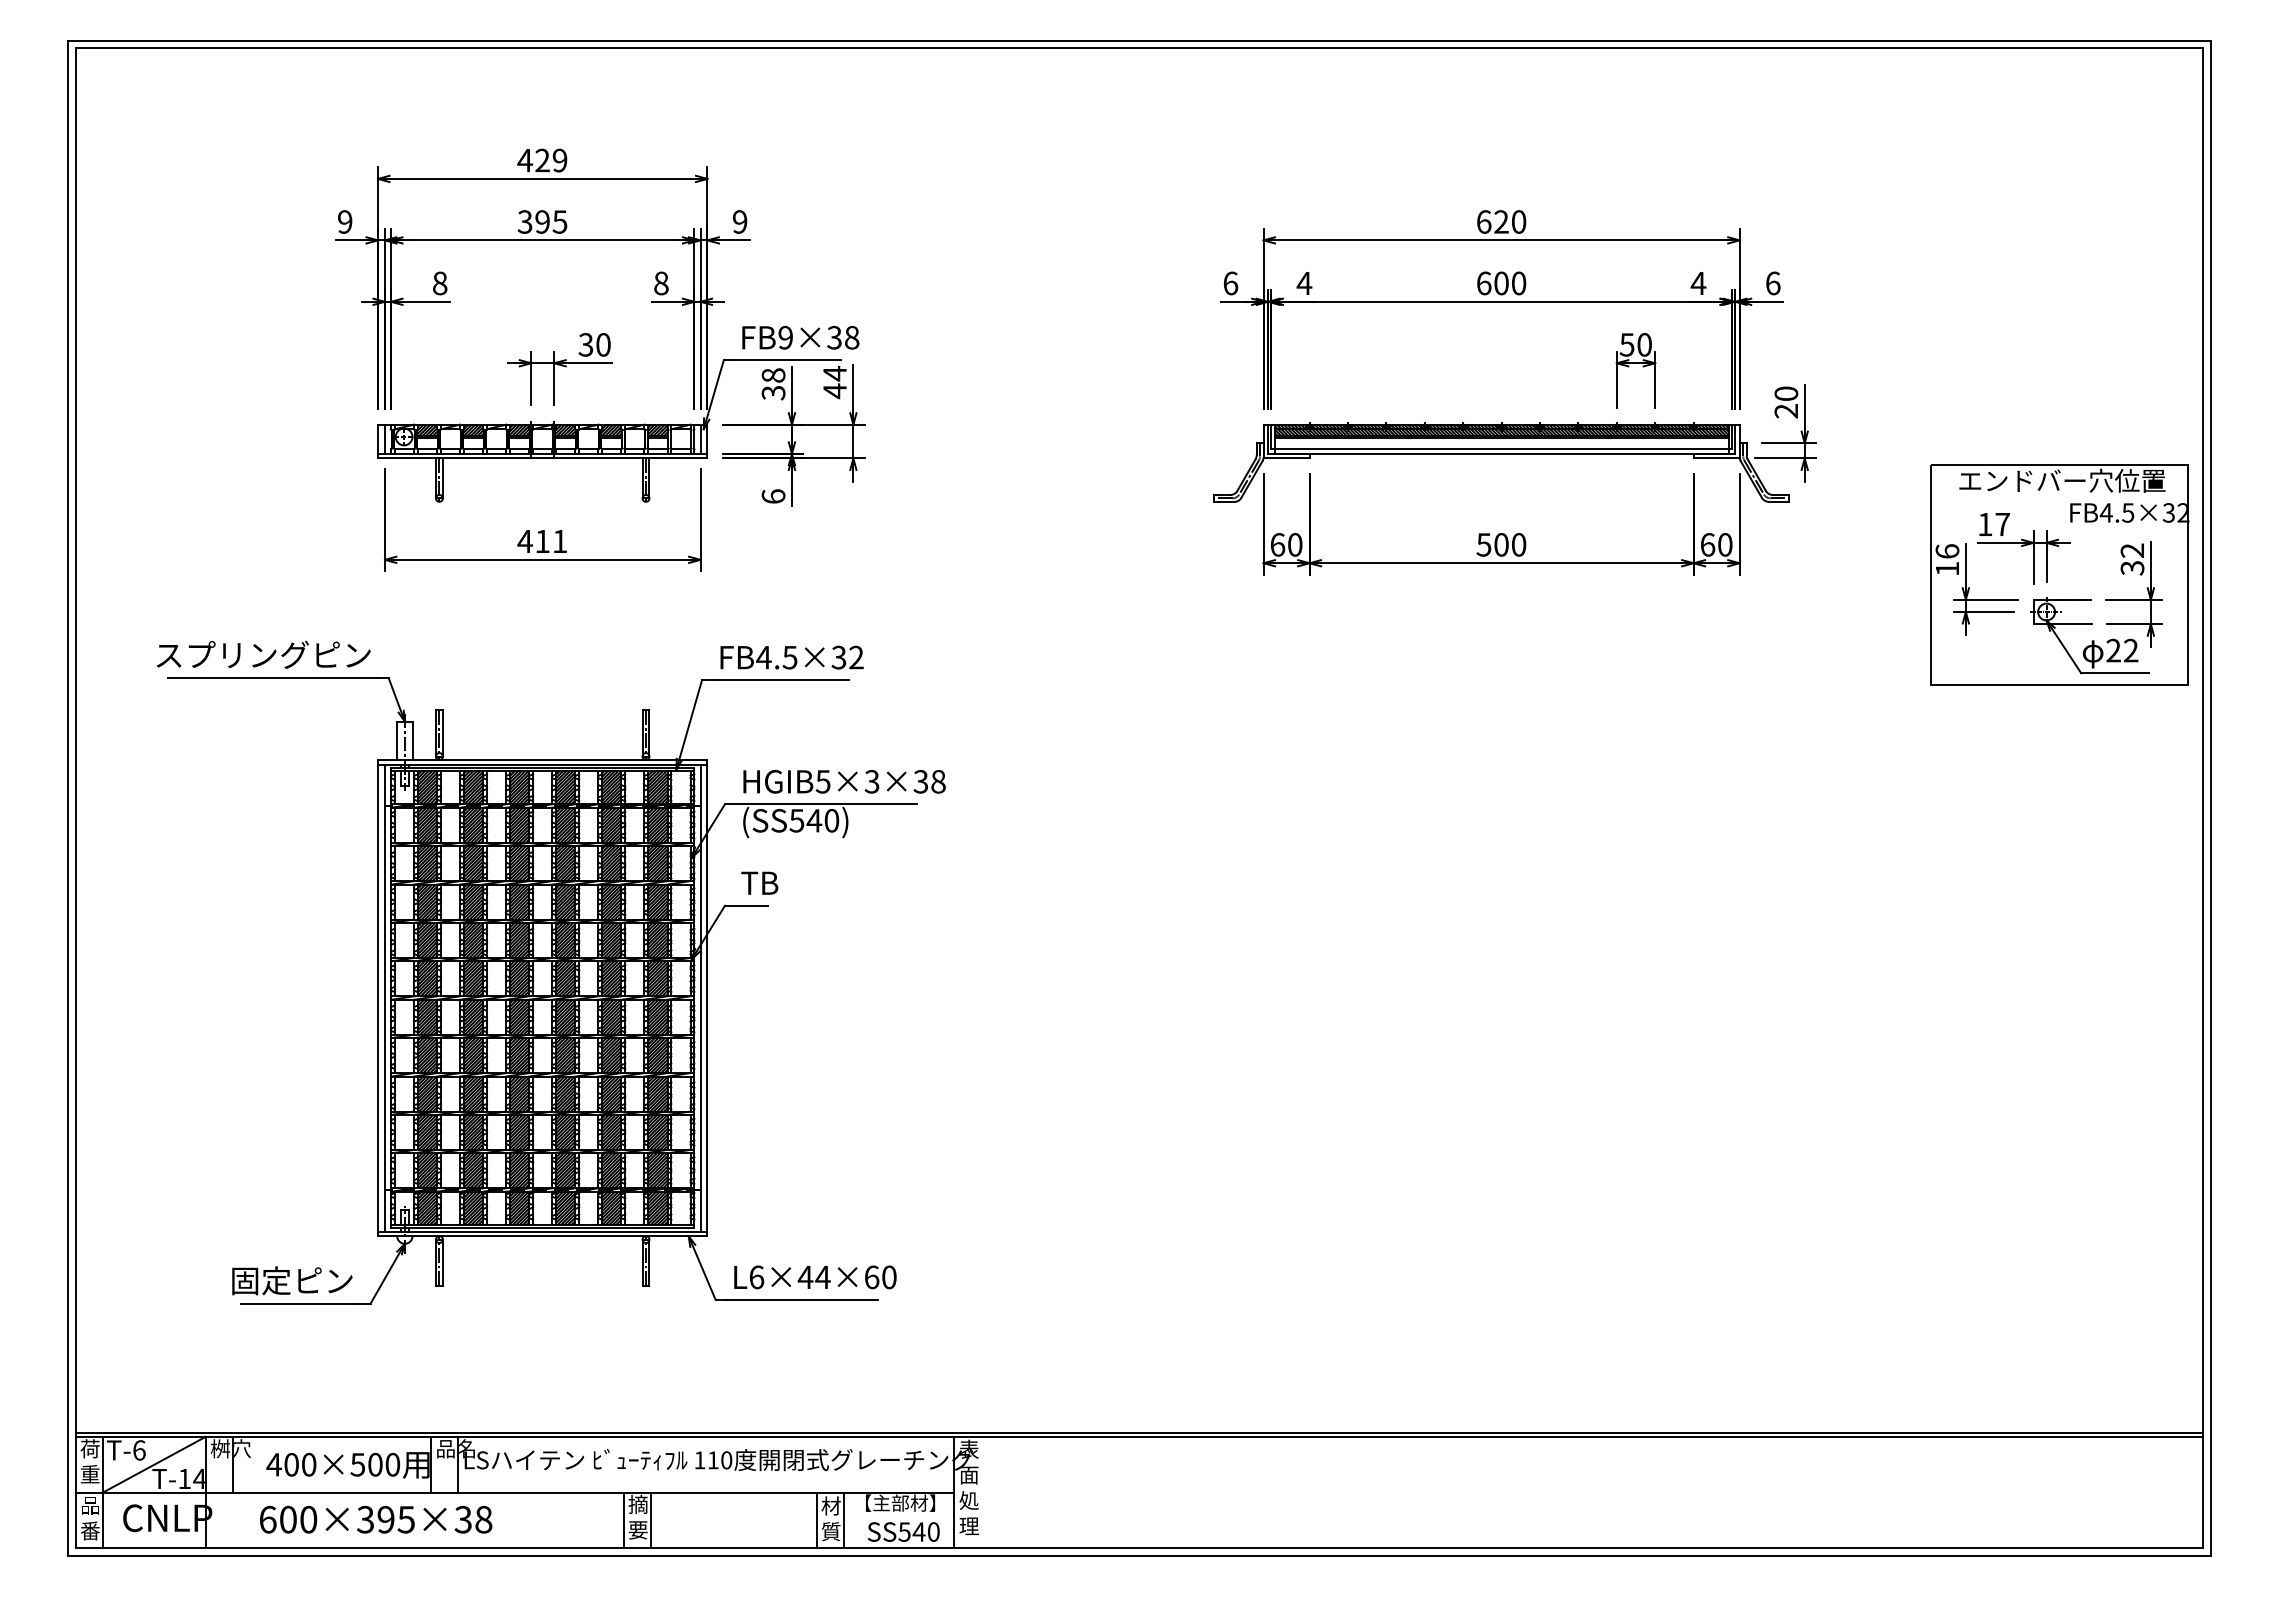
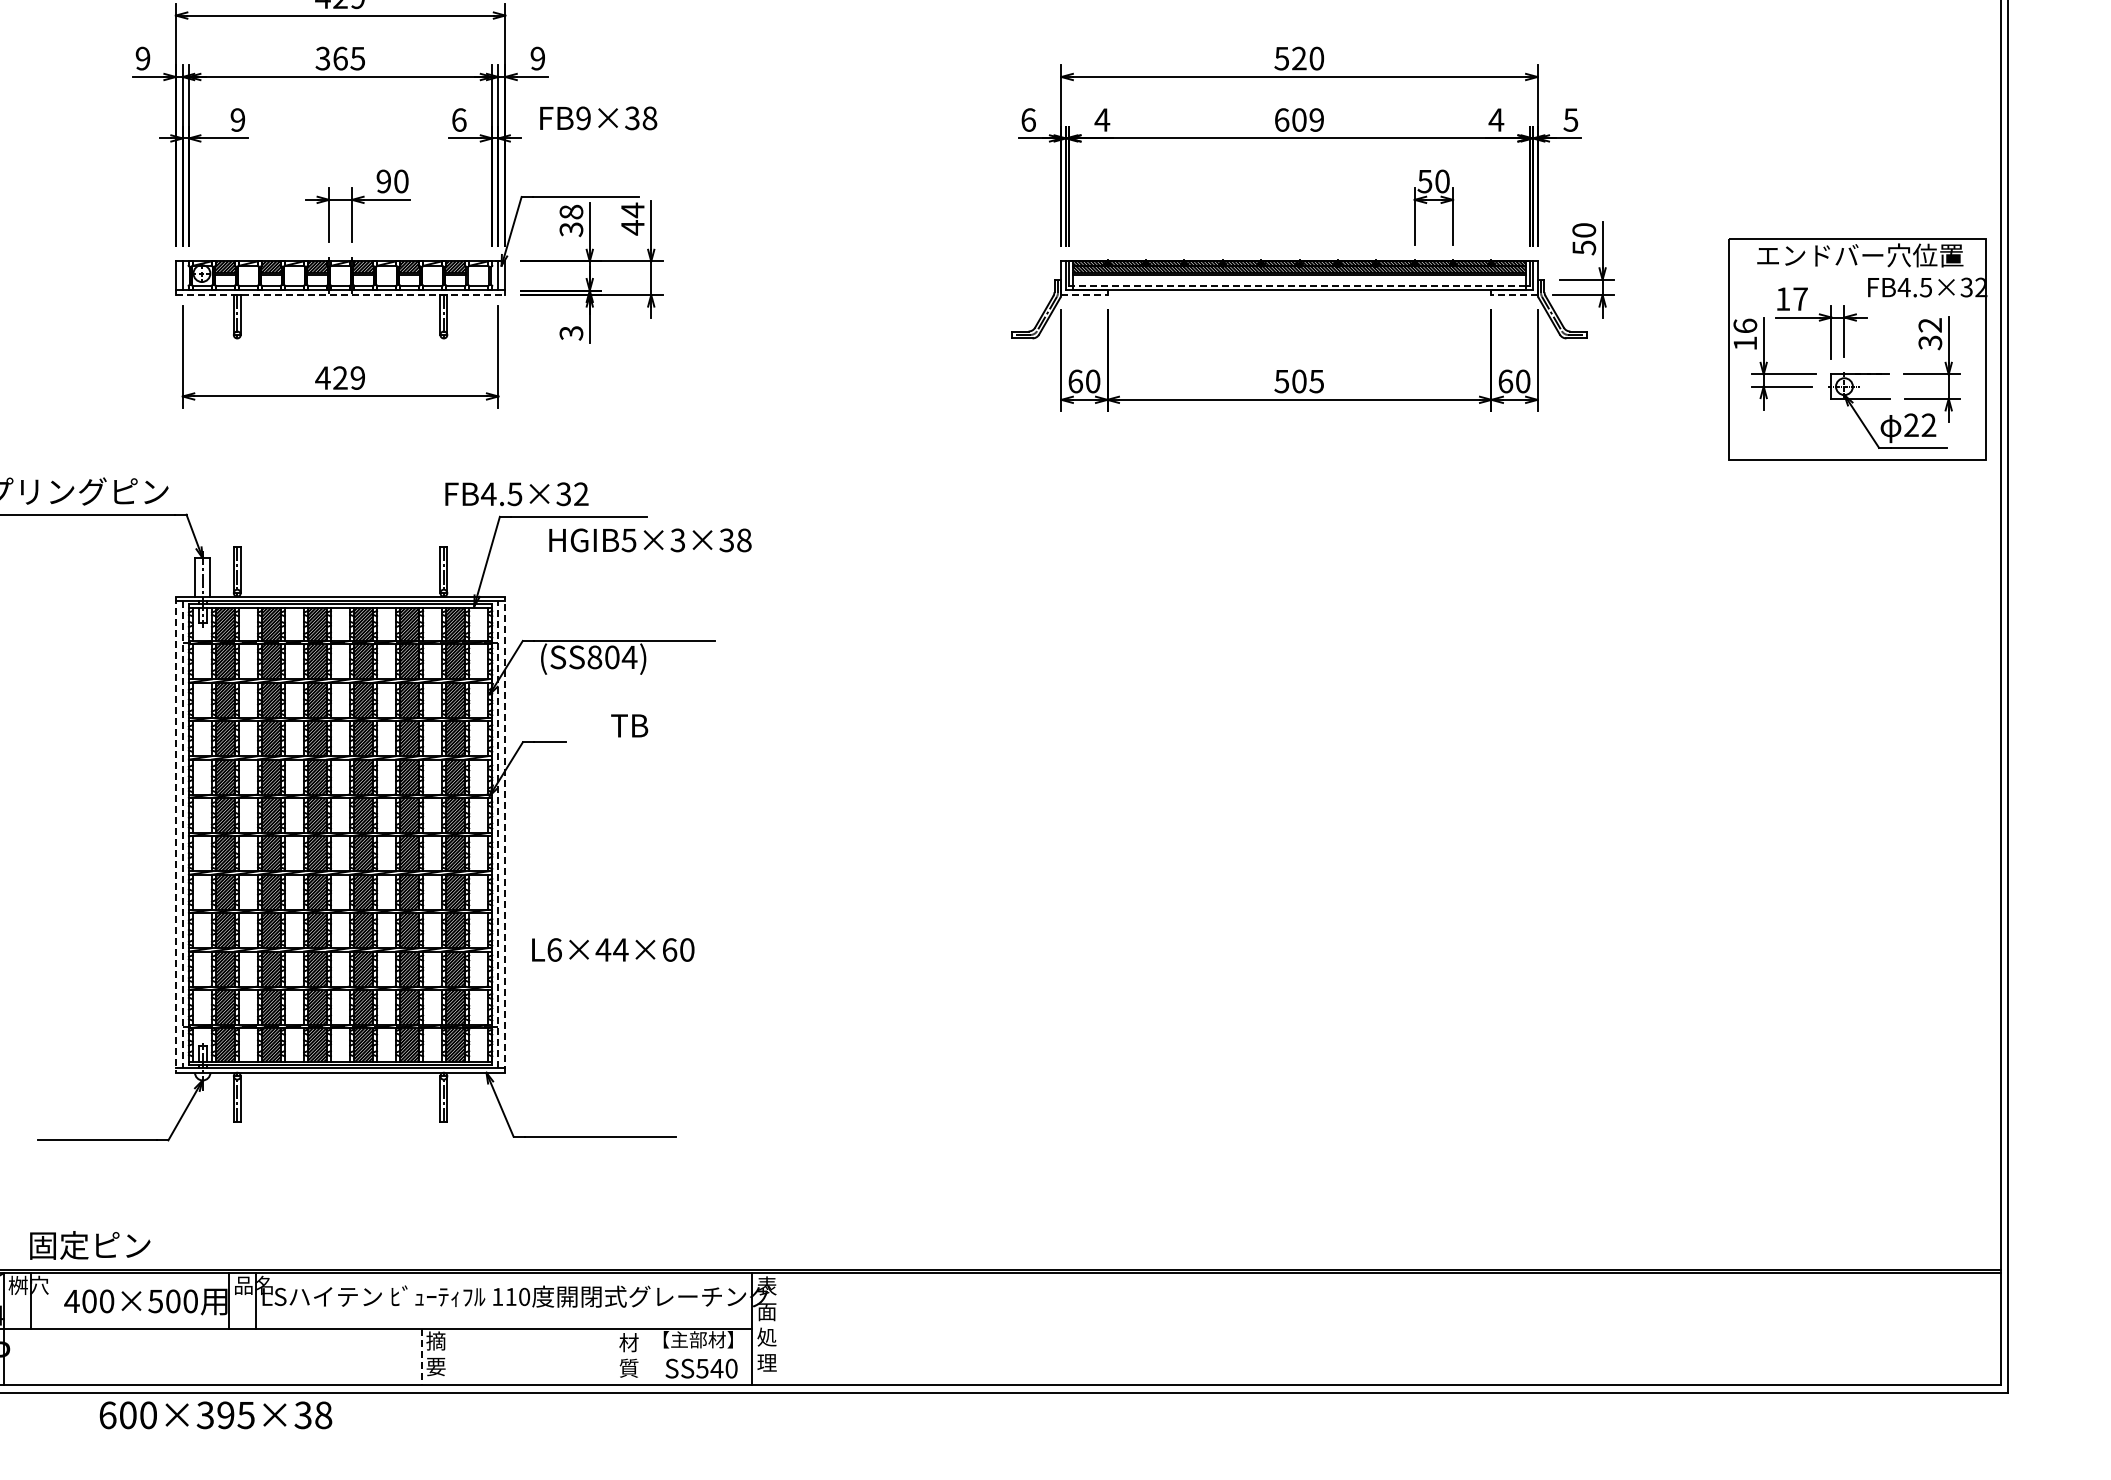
text: (542, 221) -> (340, 58), 395 -> 365
text: (1483, 221) -> (1281, 58), 620 -> 520
text: (440, 283) -> (238, 120), 8 -> 9
text: (661, 283) -> (459, 120), 8 -> 6
text: (1518, 283) -> (1316, 120), 600 -> 609
text: (1772, 283) -> (1570, 120), 6 -> 5
text: (800, 337) -> (598, 118), moved
text: (585, 344) -> (383, 181), 30 -> 90
text: (1786, 411) -> (1584, 248), 20 -> 50
line: (1501, 449) -> (1299, 286), solid -> dashed
line: (542, 458) -> (340, 295), solid -> dashed
line: (1287, 458) -> (1085, 295), solid -> dashed
line: (1716, 458) -> (1514, 295), solid -> dashed
text: (773, 496) -> (571, 333), 6 -> 3
text: (551, 541) -> (349, 378), 411 -> 429
text: (1518, 544) -> (1316, 381), 500 -> 505
part: (2059, 574) -> (1857, 349), moved
text: (791, 657) -> (516, 494), moved
text: (844, 781) -> (650, 540), moved
text: (814, 820) -> (612, 657), (SS540) -> (SS804)
text: (759, 882) -> (629, 725), moved
line: (700, 997) -> (498, 834), solid -> dashed
line: (707, 997) -> (505, 834), solid -> dashed
line: (378, 998) -> (176, 835), solid -> dashed
line: (384, 998) -> (182, 835), solid -> dashed
text: (815, 1277) -> (613, 950), moved
text: (292, 1280) -> (90, 1245), moved
text: (376, 1519) -> (216, 1415), moved
line: (624, 1520) -> (422, 1357), solid -> dashed
line: (651, 1520) -> (449, 1357), removed
line: (817, 1520) -> (615, 1357), removed
line: (843, 1520) -> (641, 1357), removed

